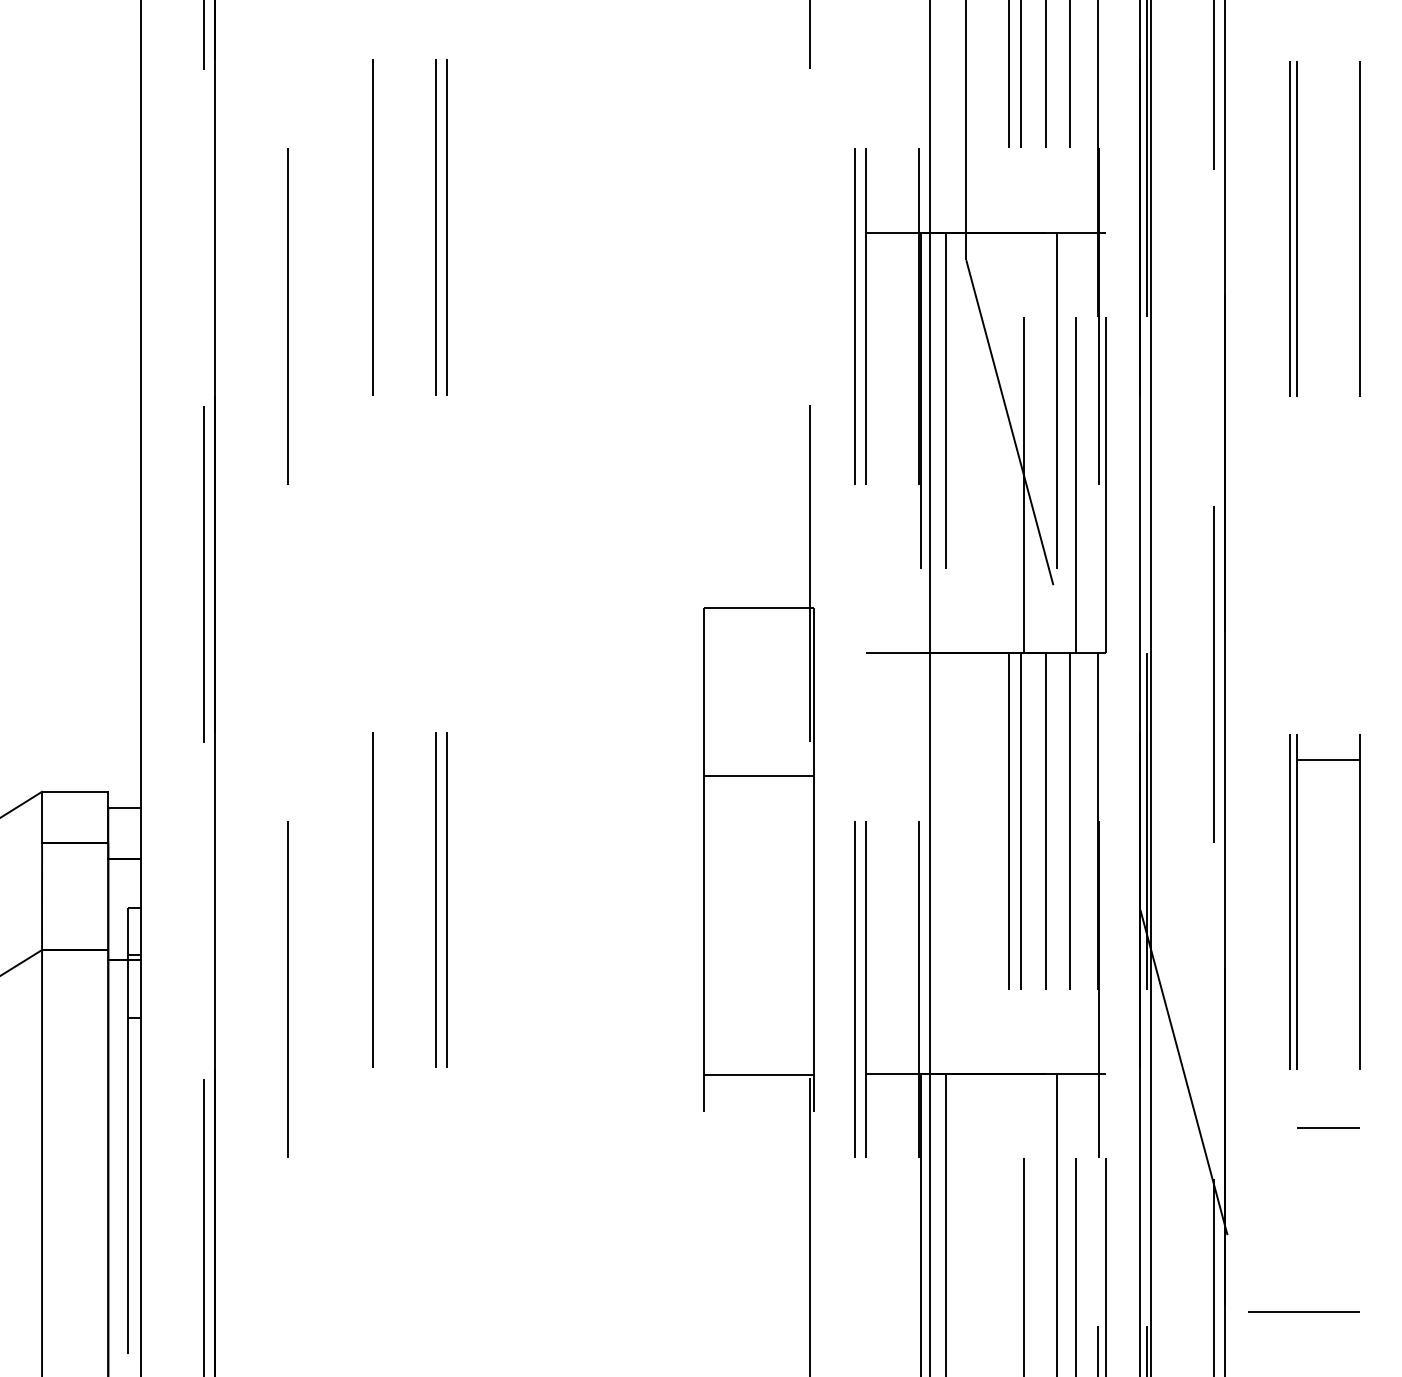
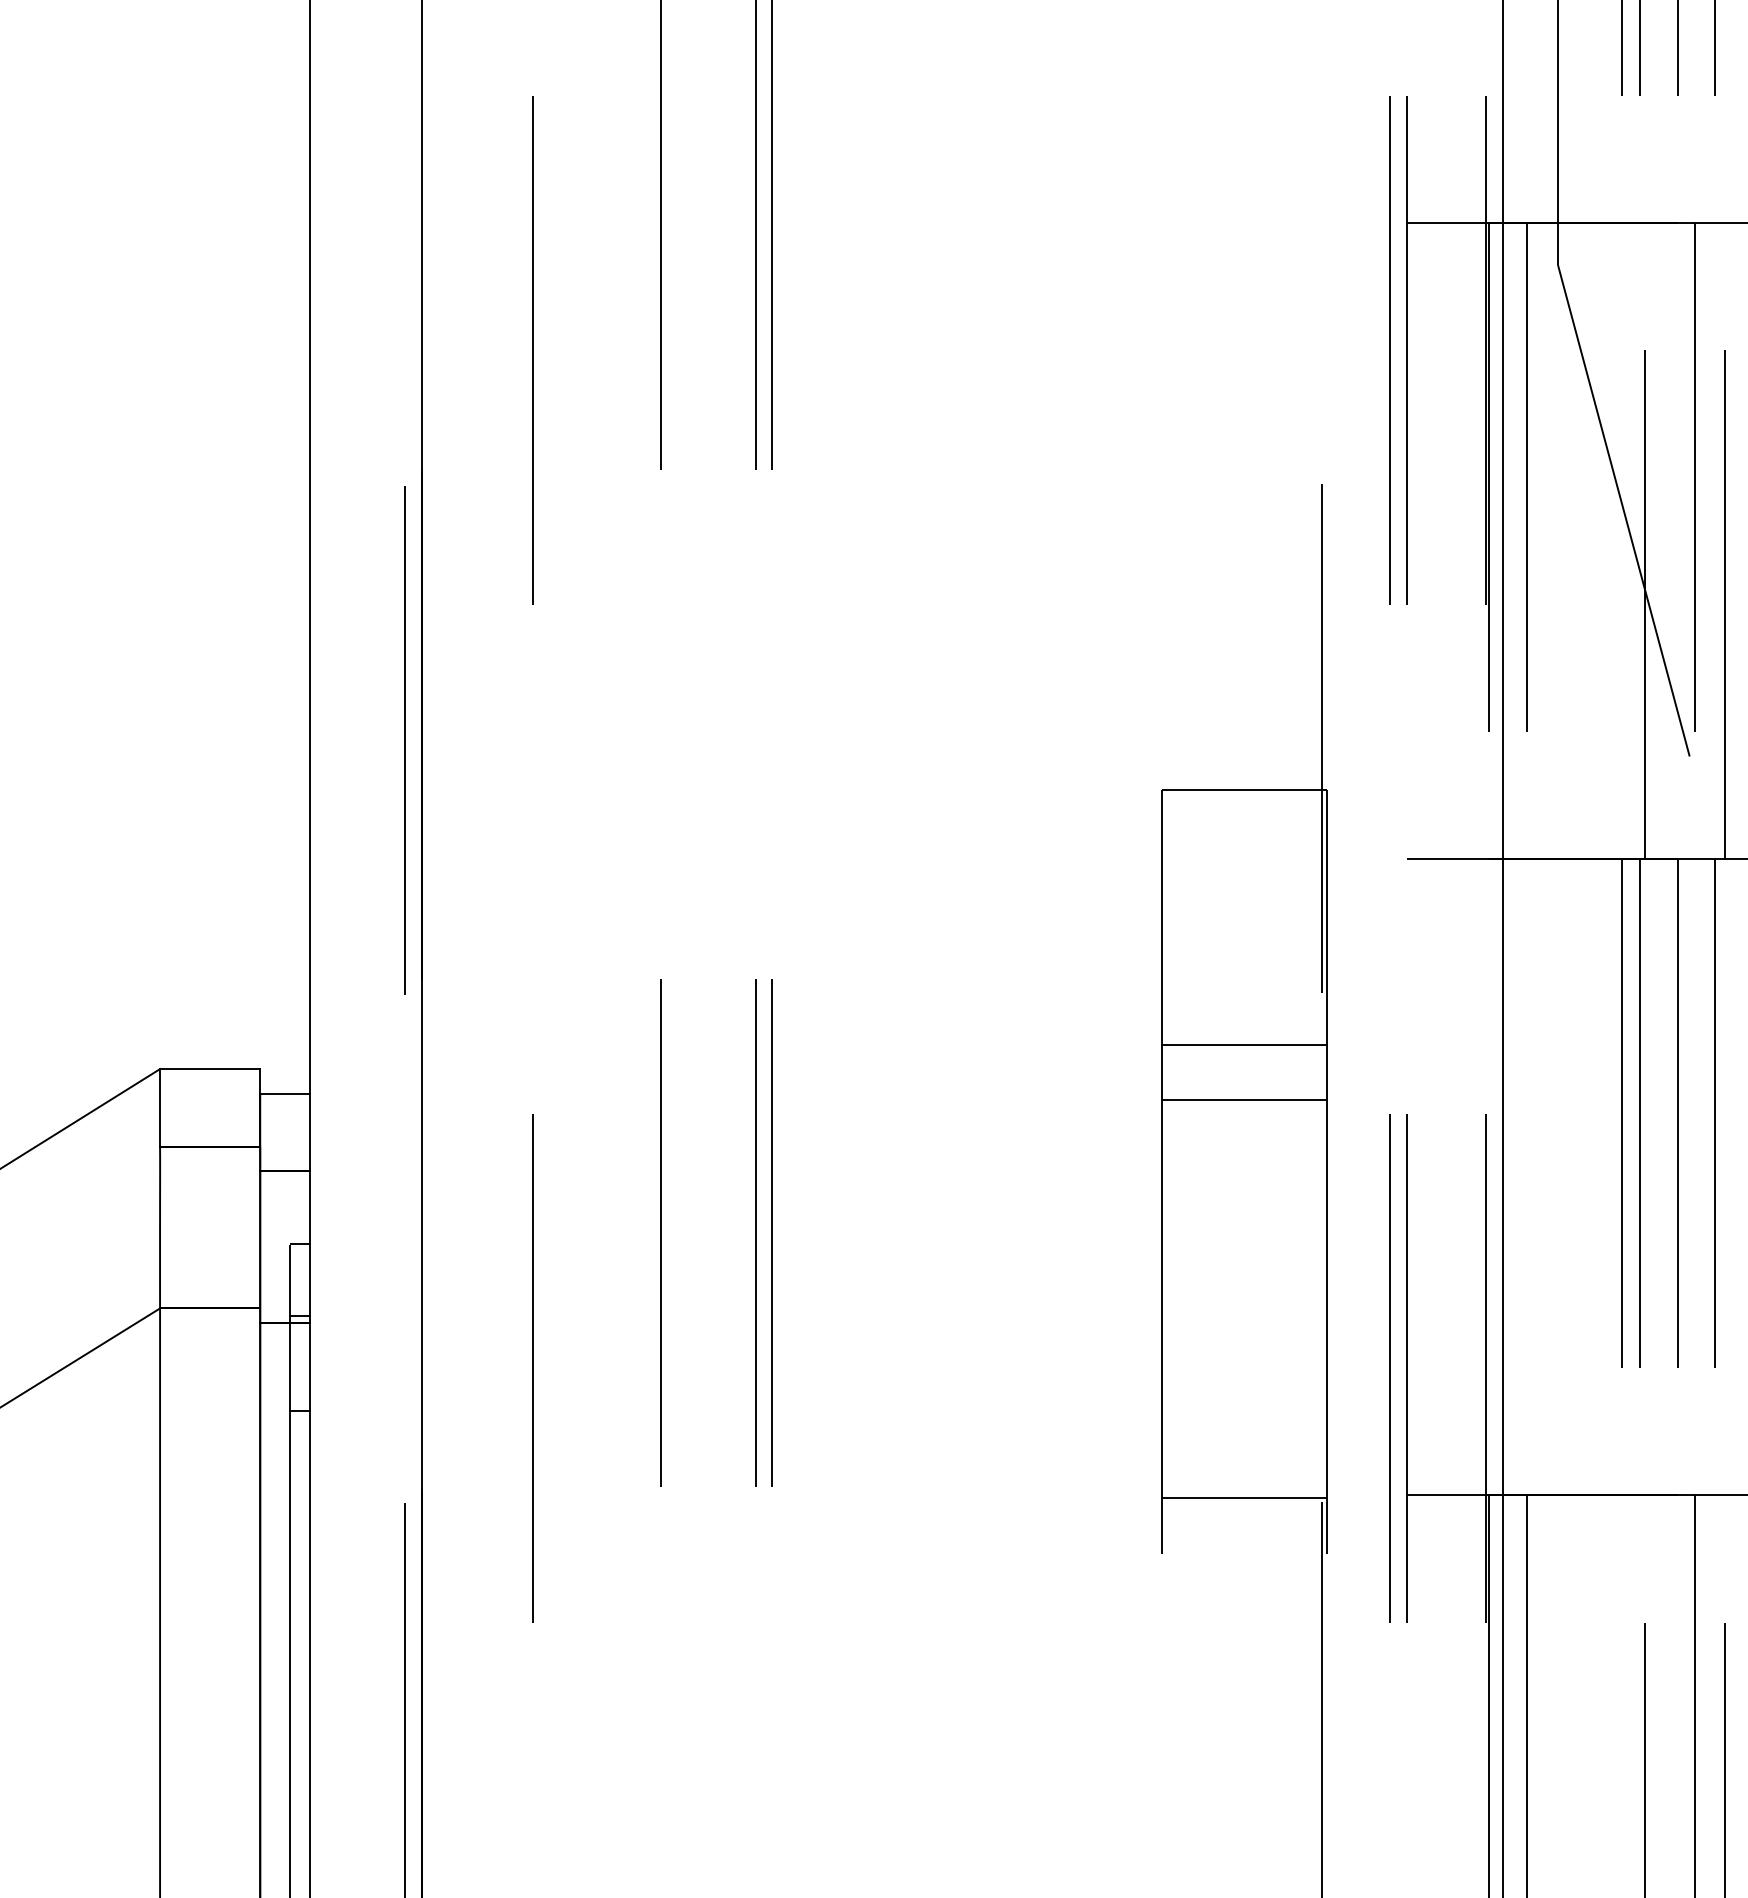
line: (758, 812) -> (1243, 1100), added

